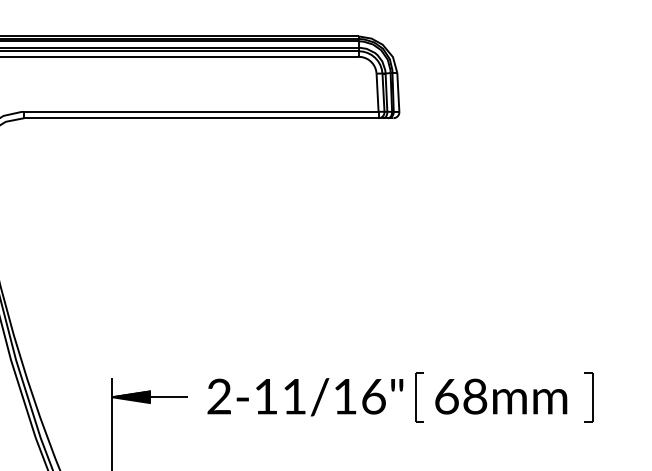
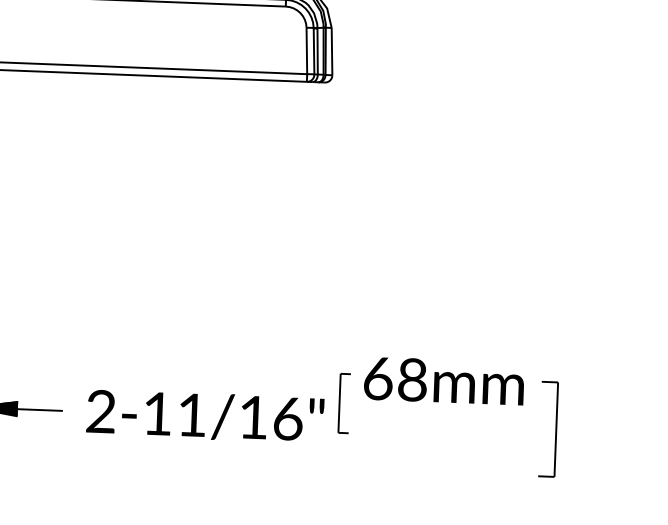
text: (501, 396) -> (444, 381), moved
part: (419, 397) -> (344, 403), moved
part: (588, 397) -> (548, 429), size x1.6

